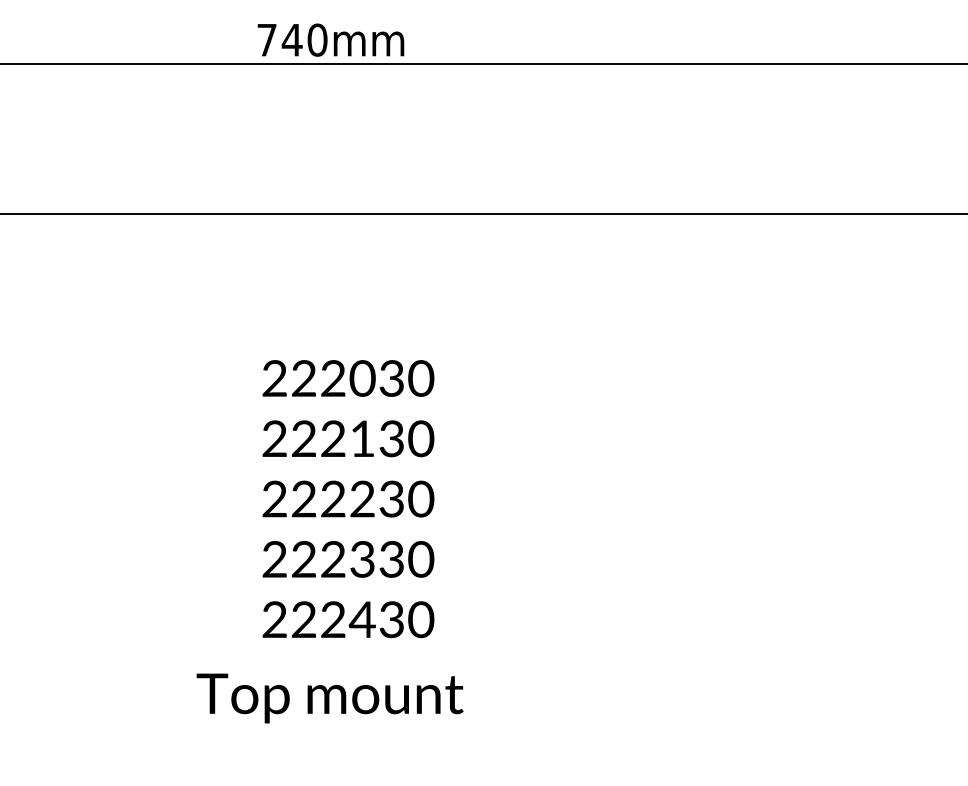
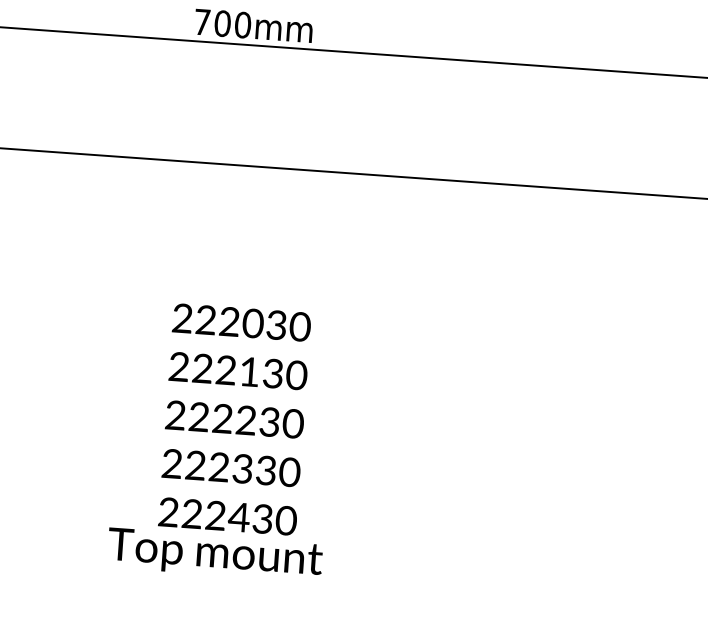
text: (291, 39) -> (222, 23), 740mm -> 700mm
text: (348, 499) -> (234, 419), moved

